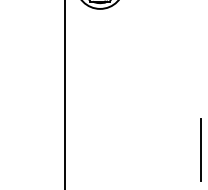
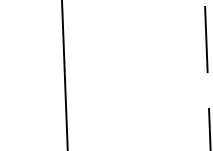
line: (200, 53) -> (206, 39), added

